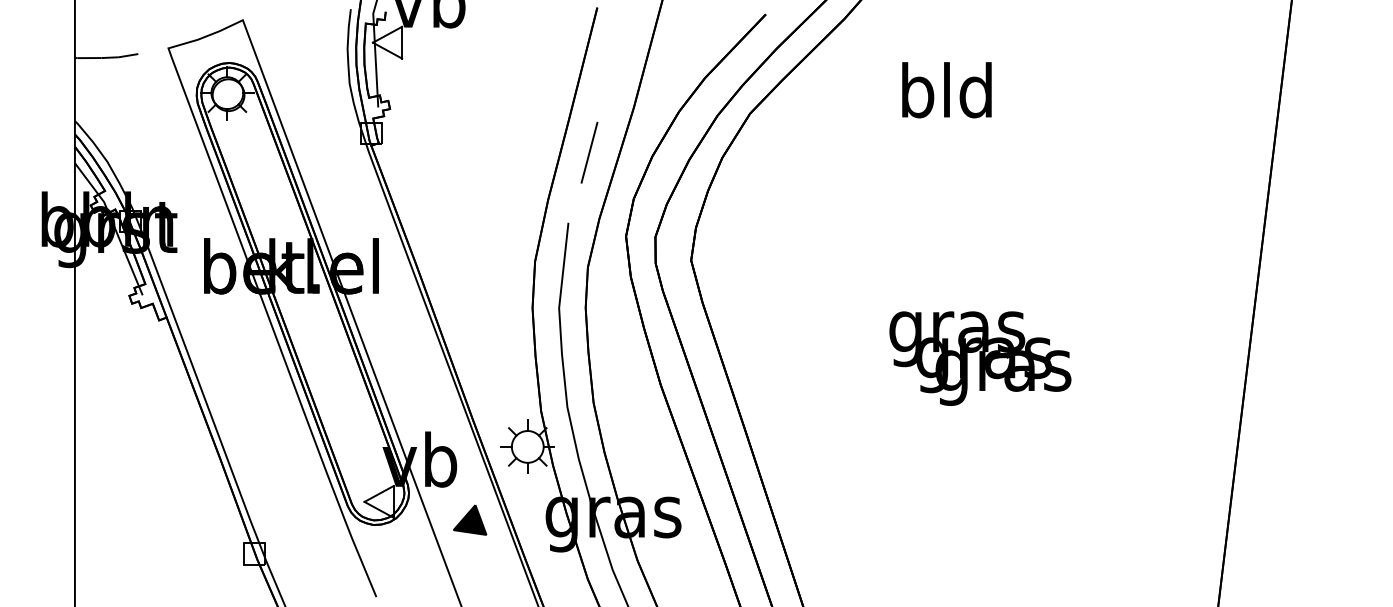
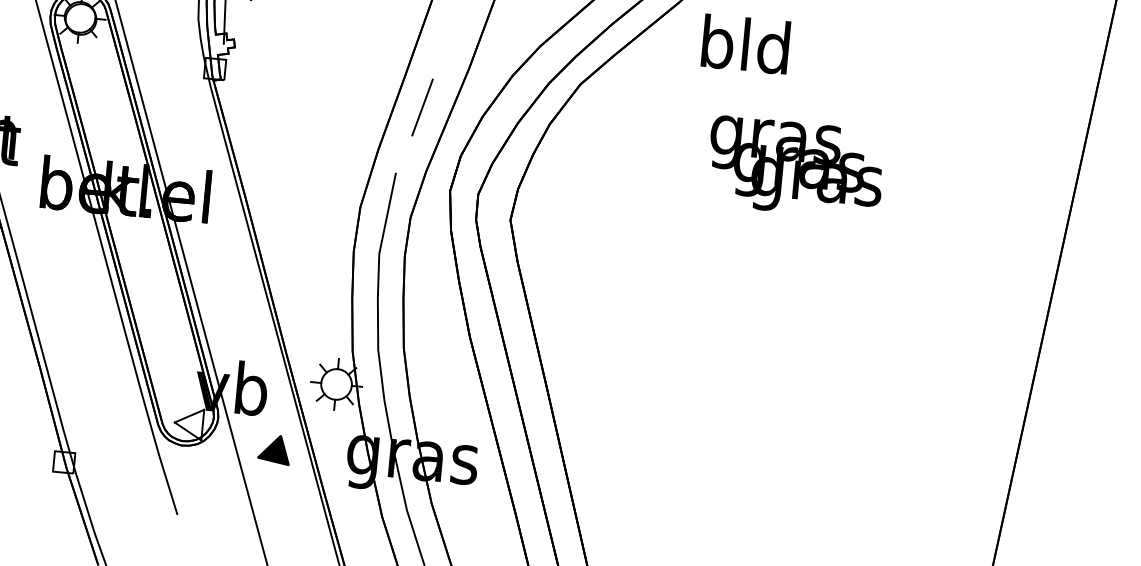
text: (946, 90) -> (745, 44), moved
text: (980, 358) -> (795, 167), moved

